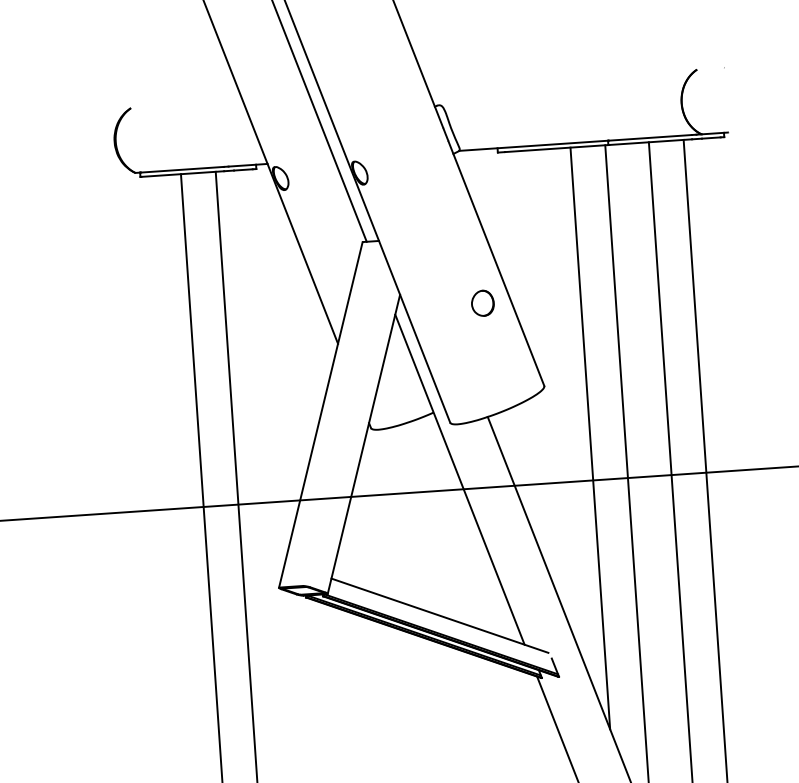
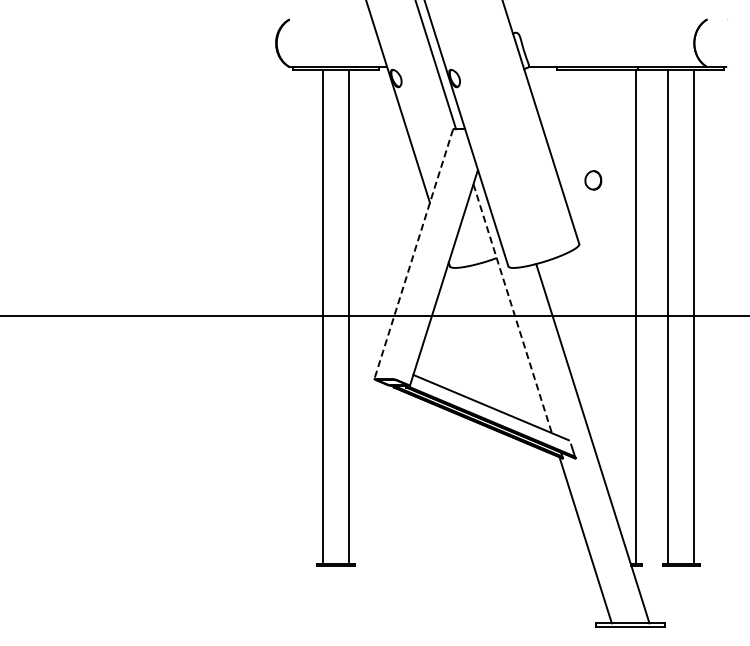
part: (483, 303) -> (593, 180), moved
line: (320, 415) -> (413, 254), solid -> dashed
line: (590, 437) -> (610, 284), removed
line: (459, 480) -> (512, 309), solid -> dashed

